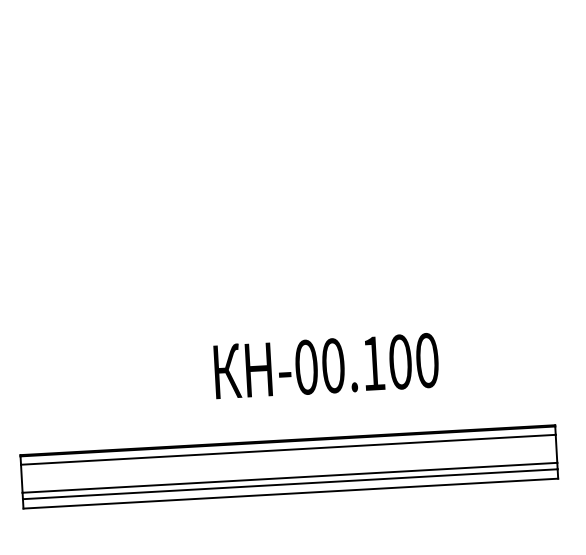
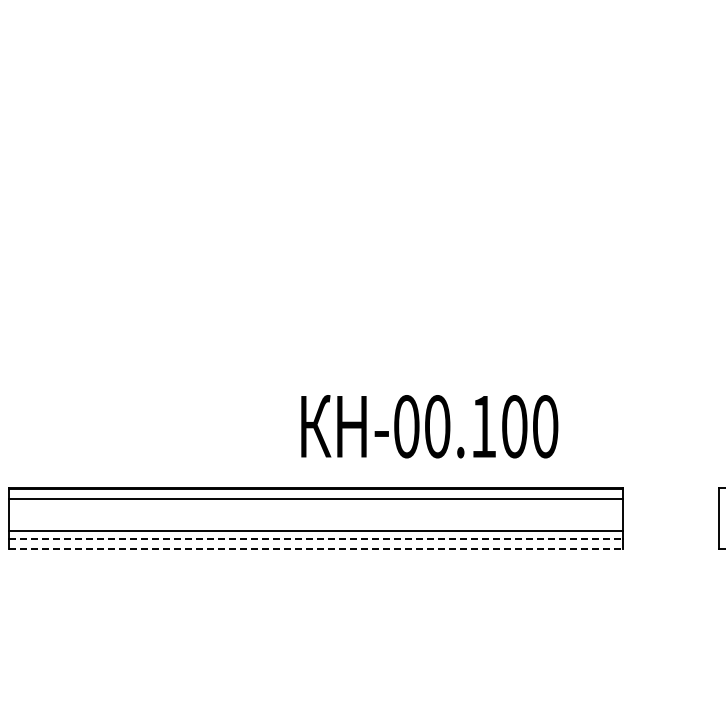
text: (326, 366) -> (429, 426), moved
line: (291, 484) -> (316, 538), solid -> dashed
line: (291, 493) -> (316, 549), solid -> dashed

